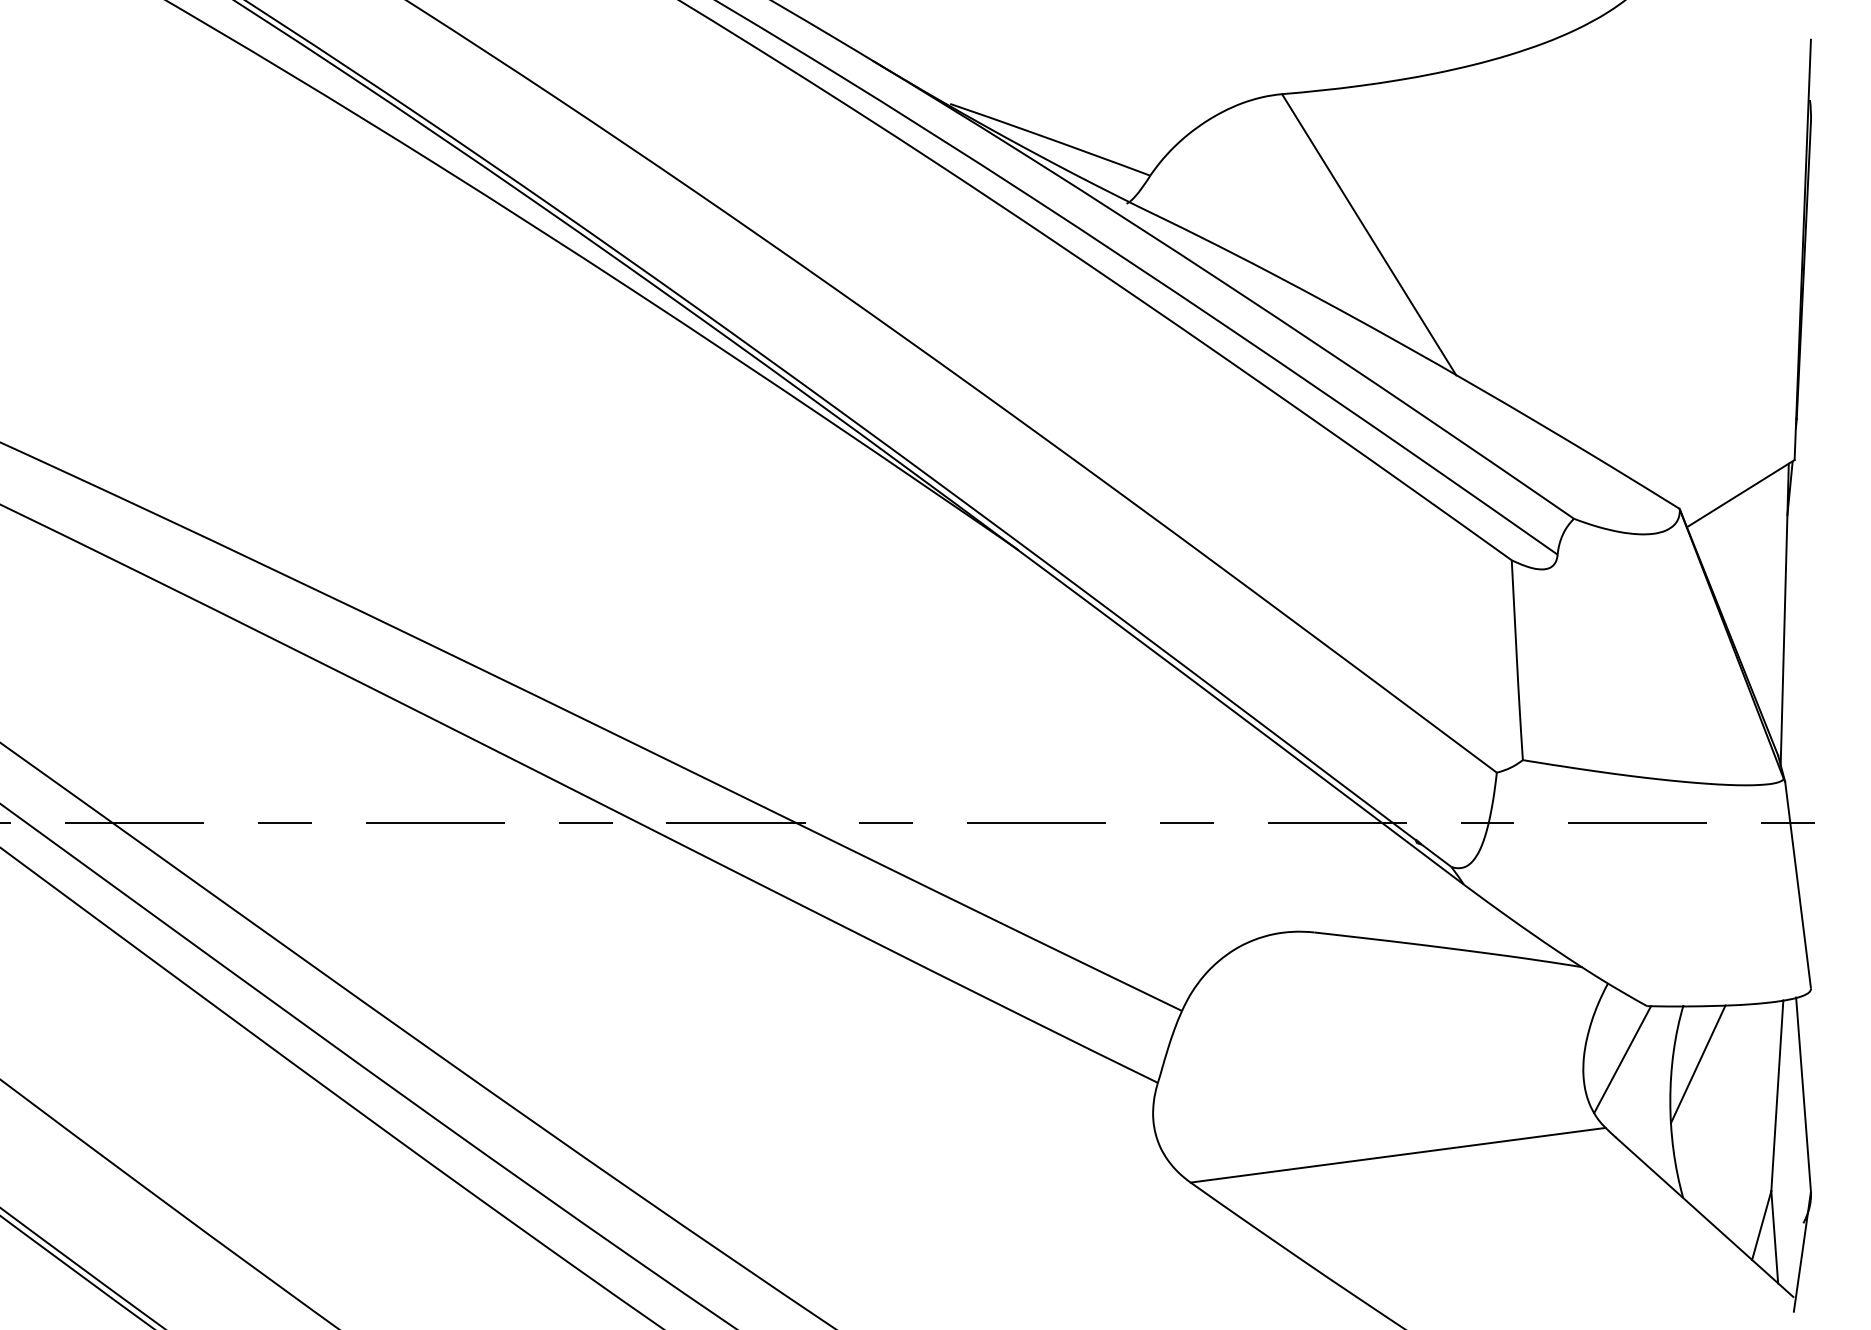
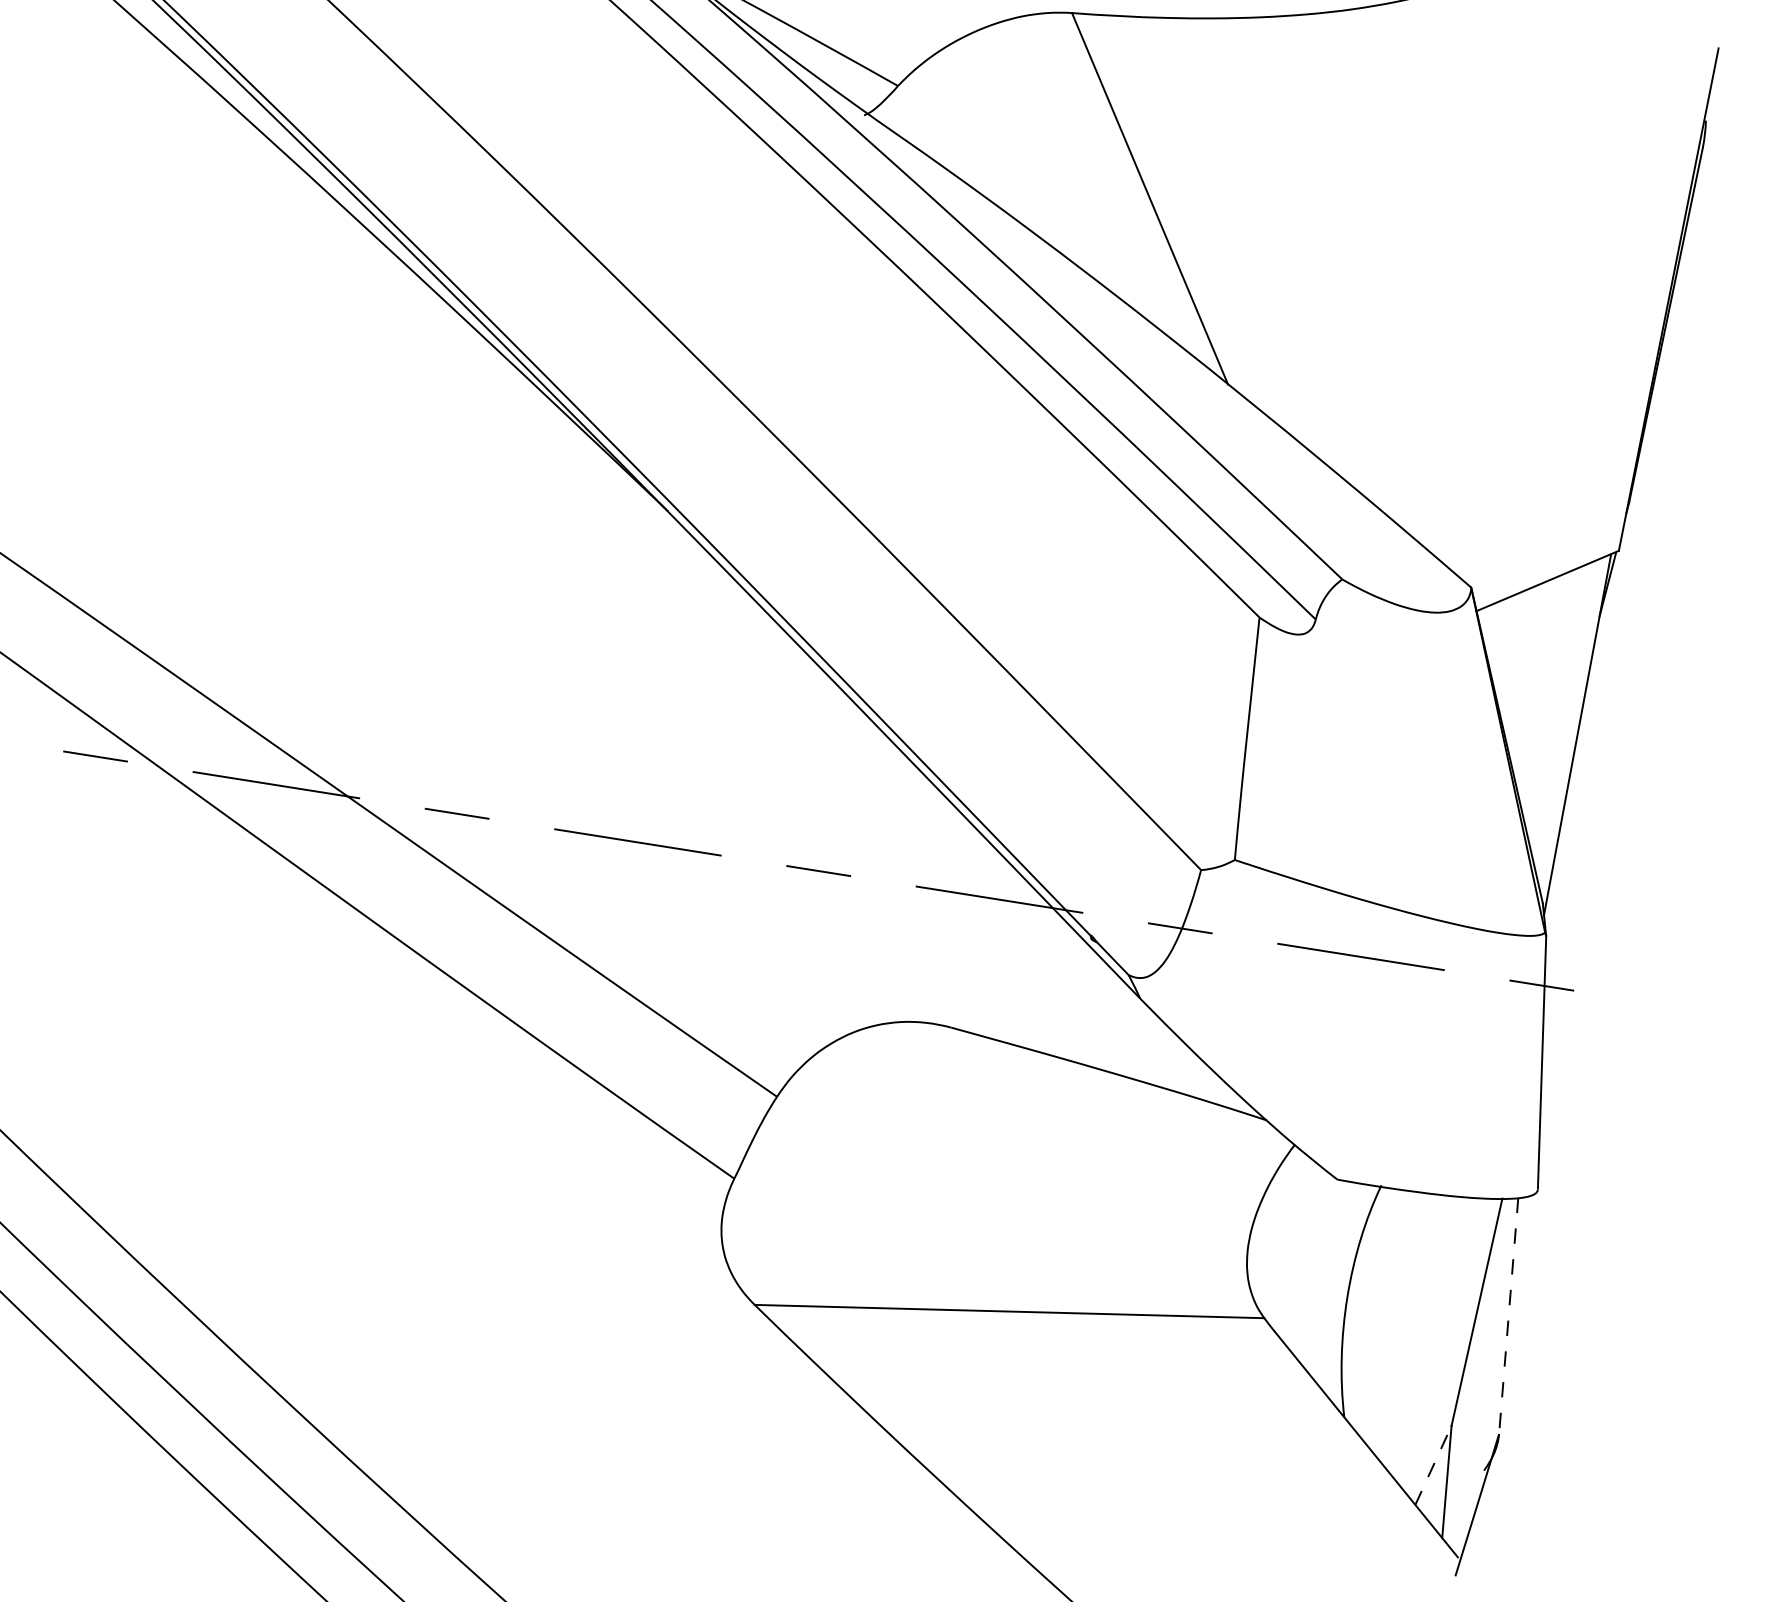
line: (1622, 1059) -> (1297, 1239), removed
line: (1697, 1064) -> (1386, 1259), removed
line: (1803, 1095) -> (1508, 1316), solid -> dashed
line: (1761, 1225) -> (1433, 1465), solid -> dashed

